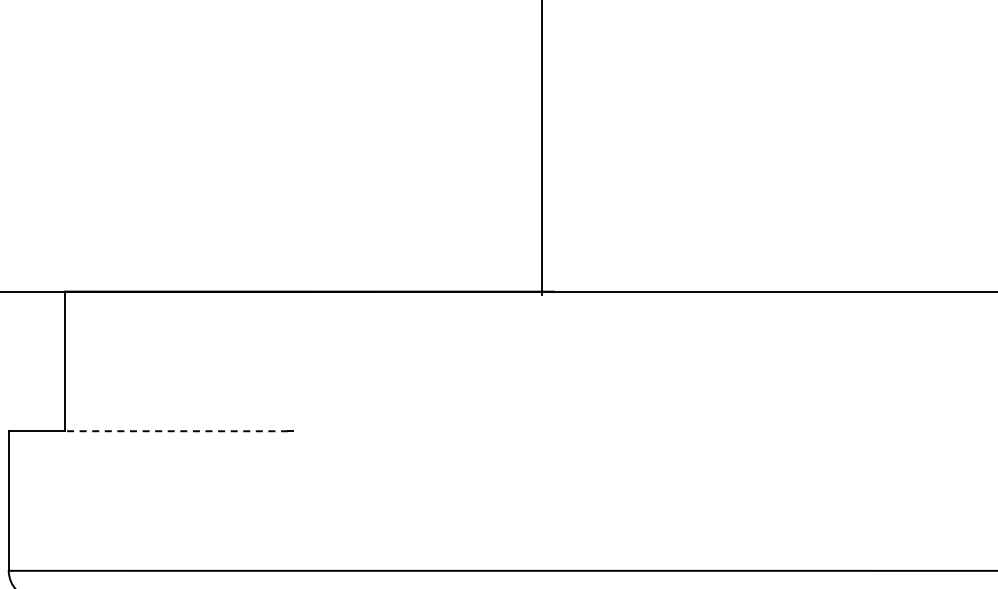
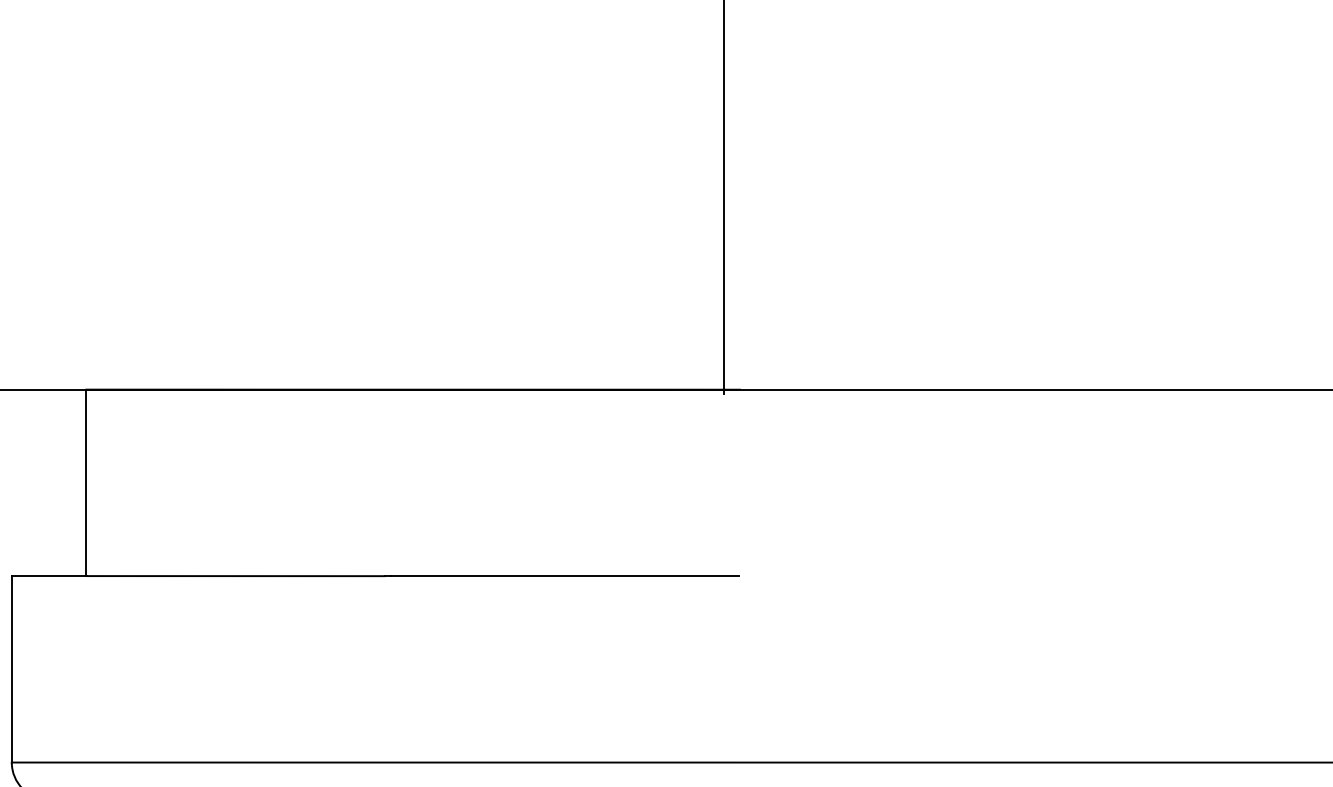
line: (176, 431) -> (235, 576), dashed -> solid
line: (422, 431) -> (564, 576), added

